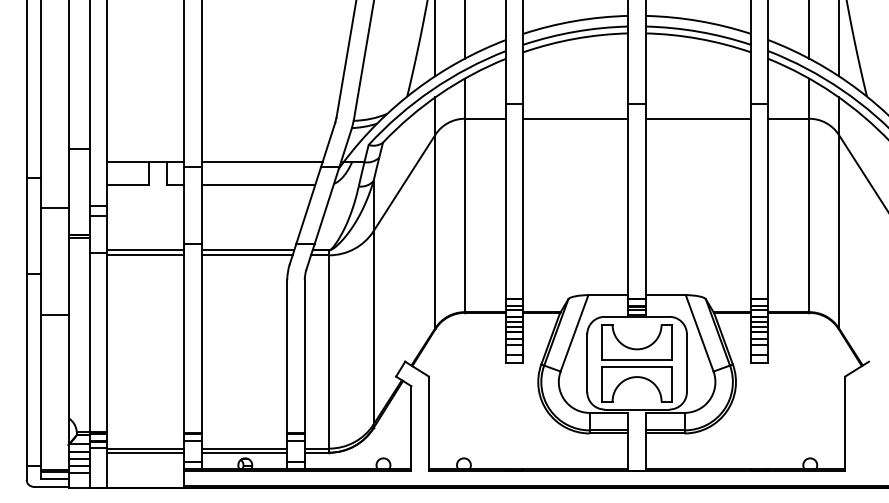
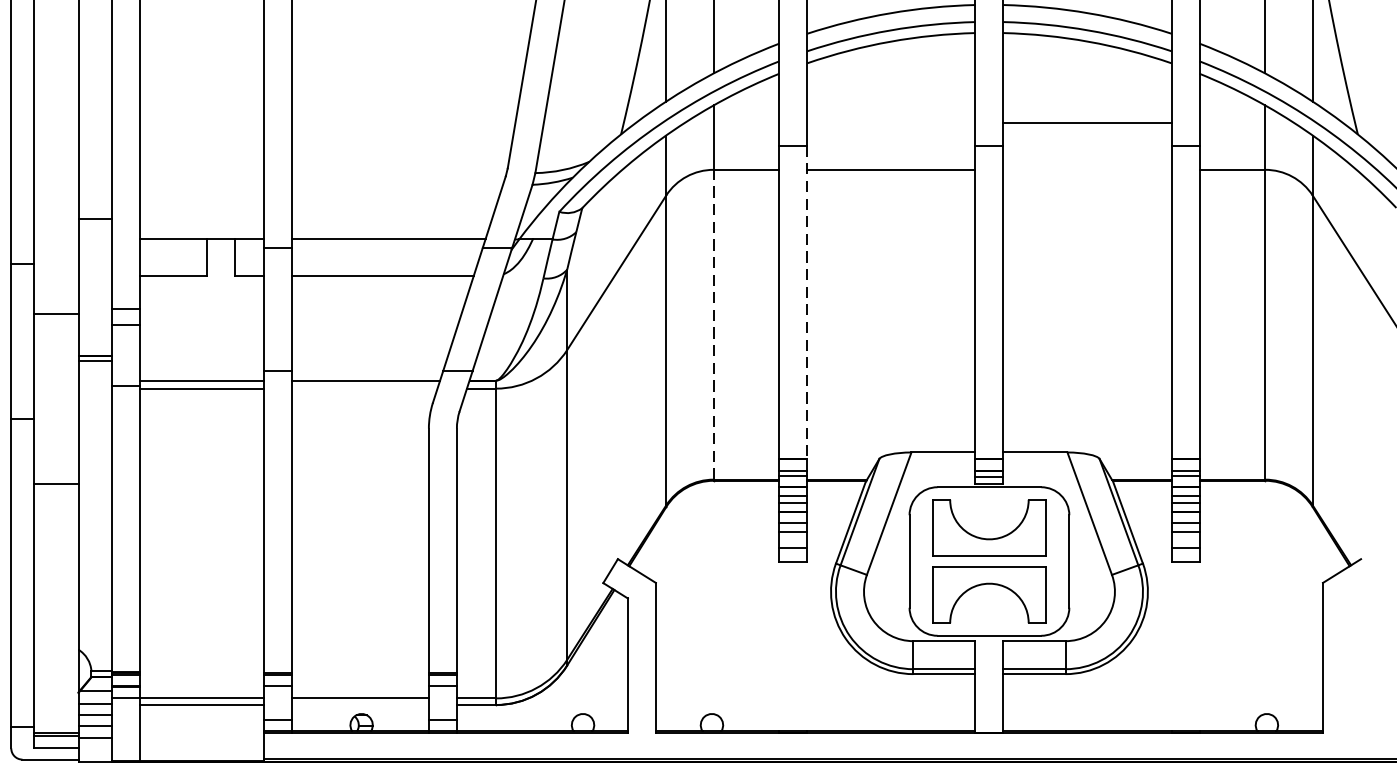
line: (697, 118) -> (1086, 122), moved
line: (523, 201) -> (807, 302), solid -> dashed
line: (465, 215) -> (714, 324), solid -> dashed
line: (246, 255) -> (363, 388), removed
line: (244, 452) -> (360, 704), removed

